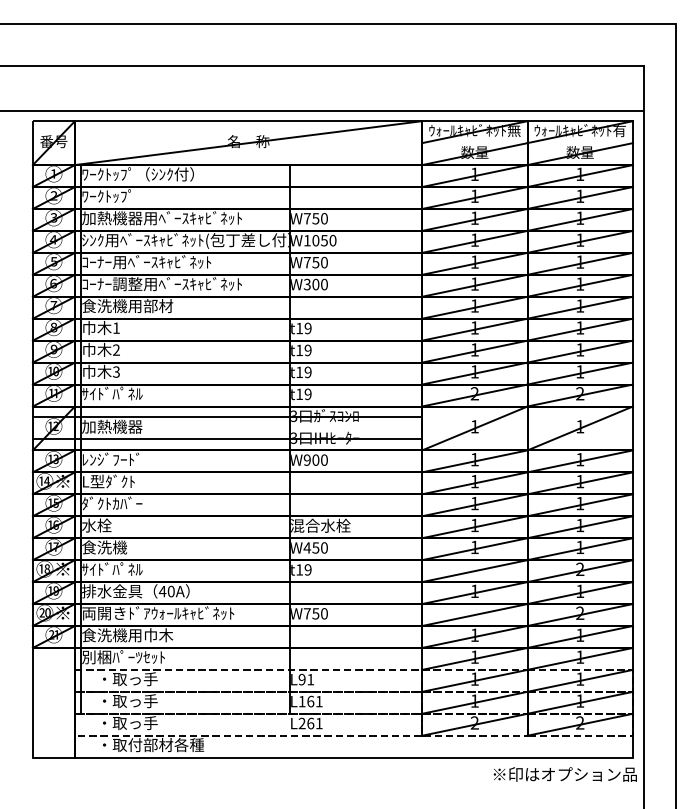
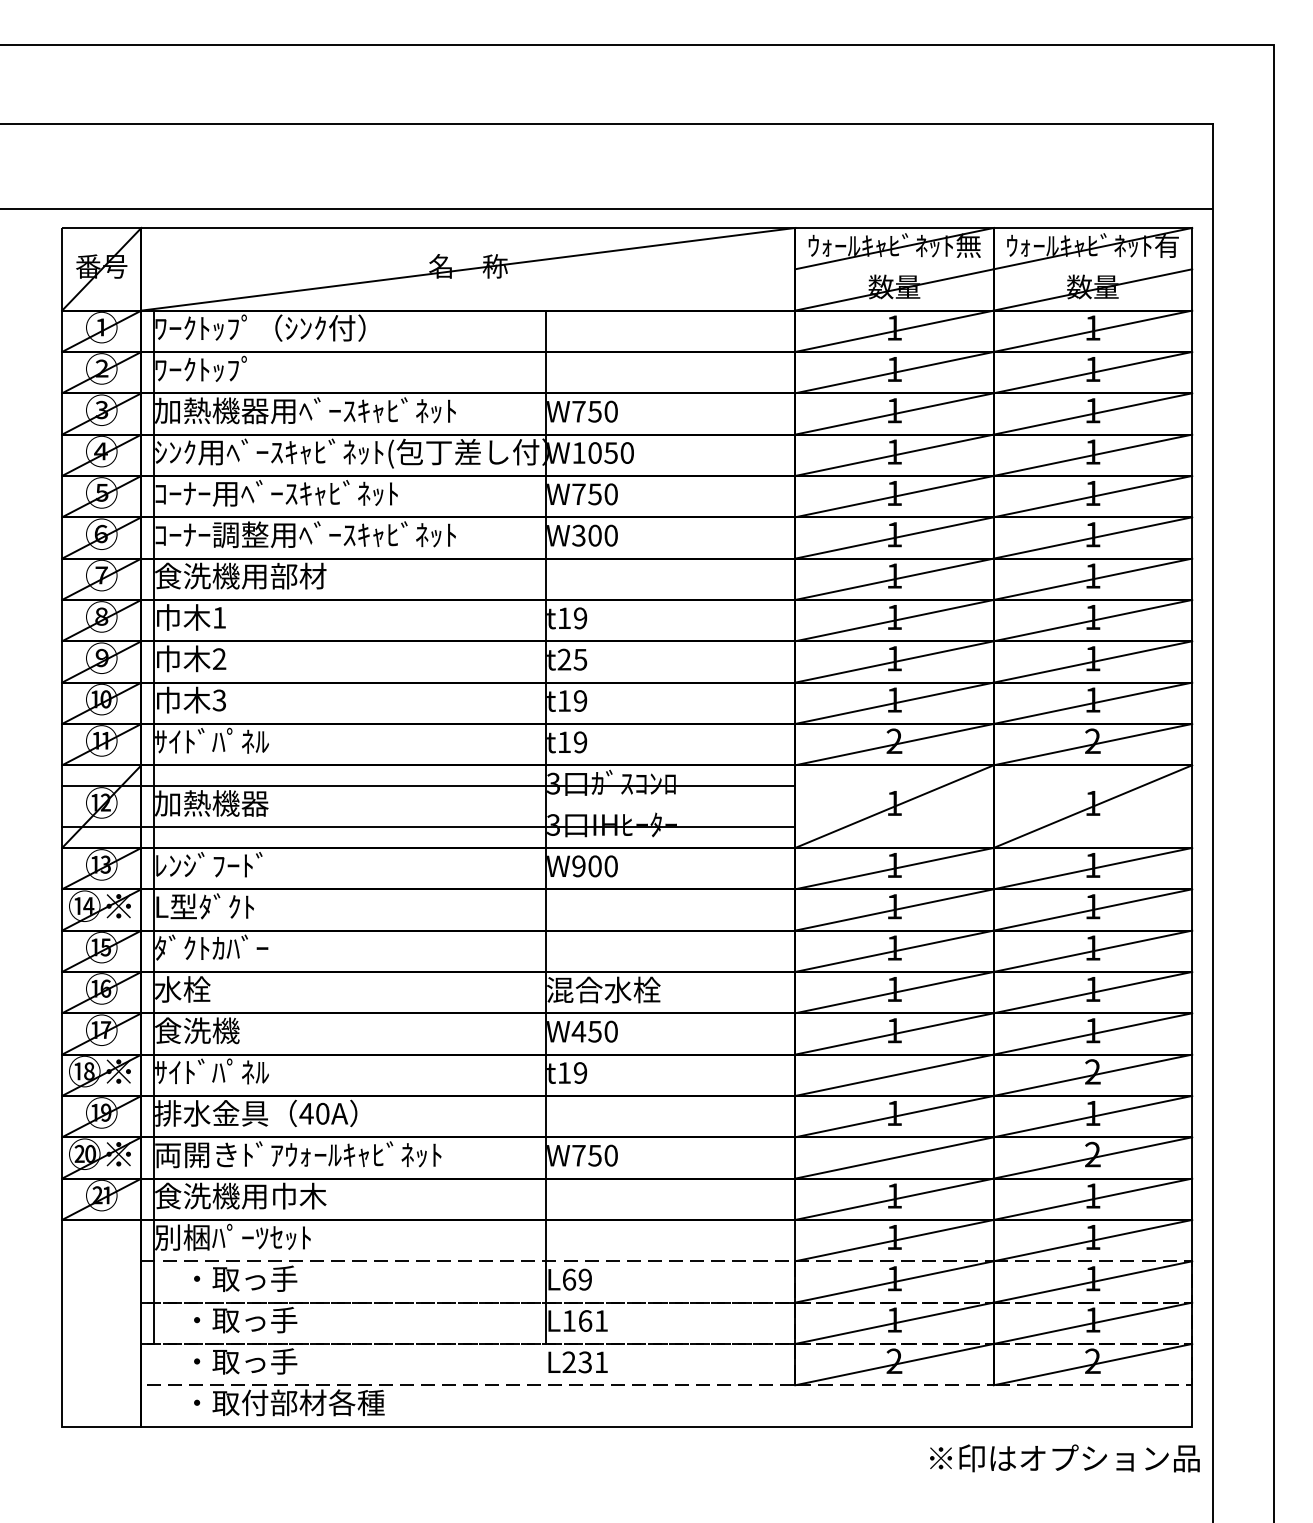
text: (303, 350) -> (571, 659), t19 -> t25
text: (306, 679) -> (577, 1279), L91 -> L69
text: (310, 723) -> (584, 1362), L261 -> L231

